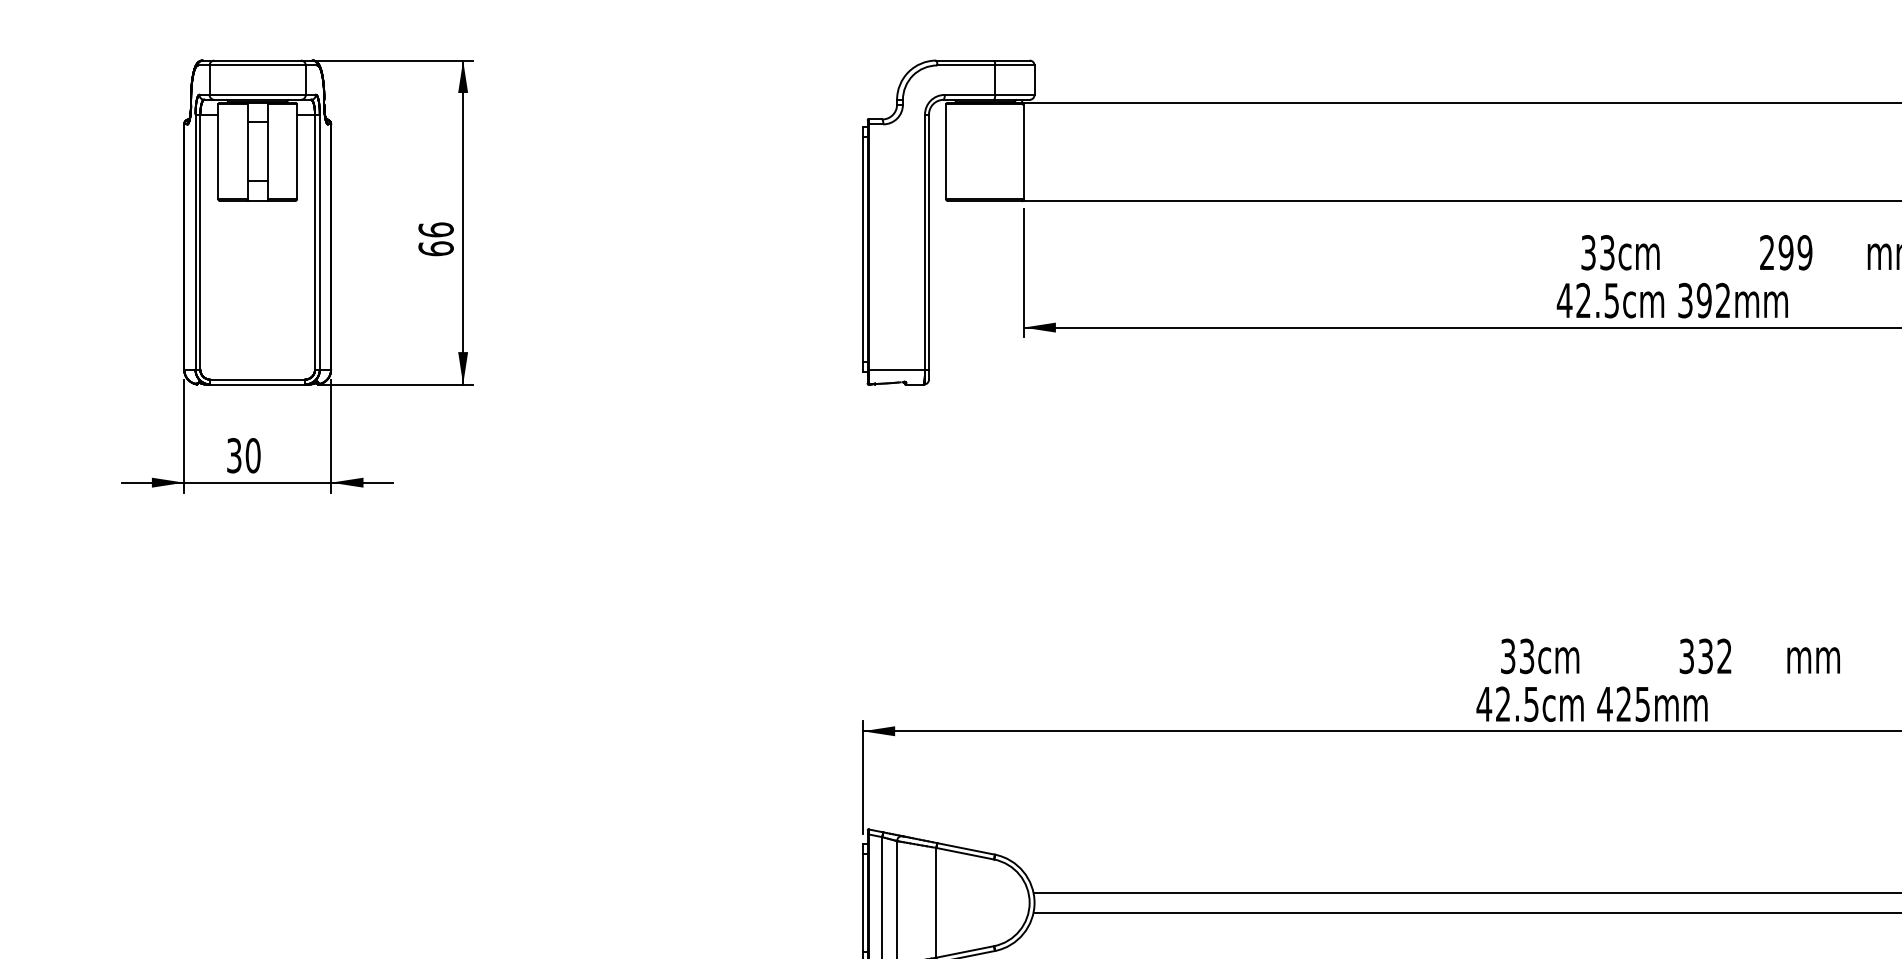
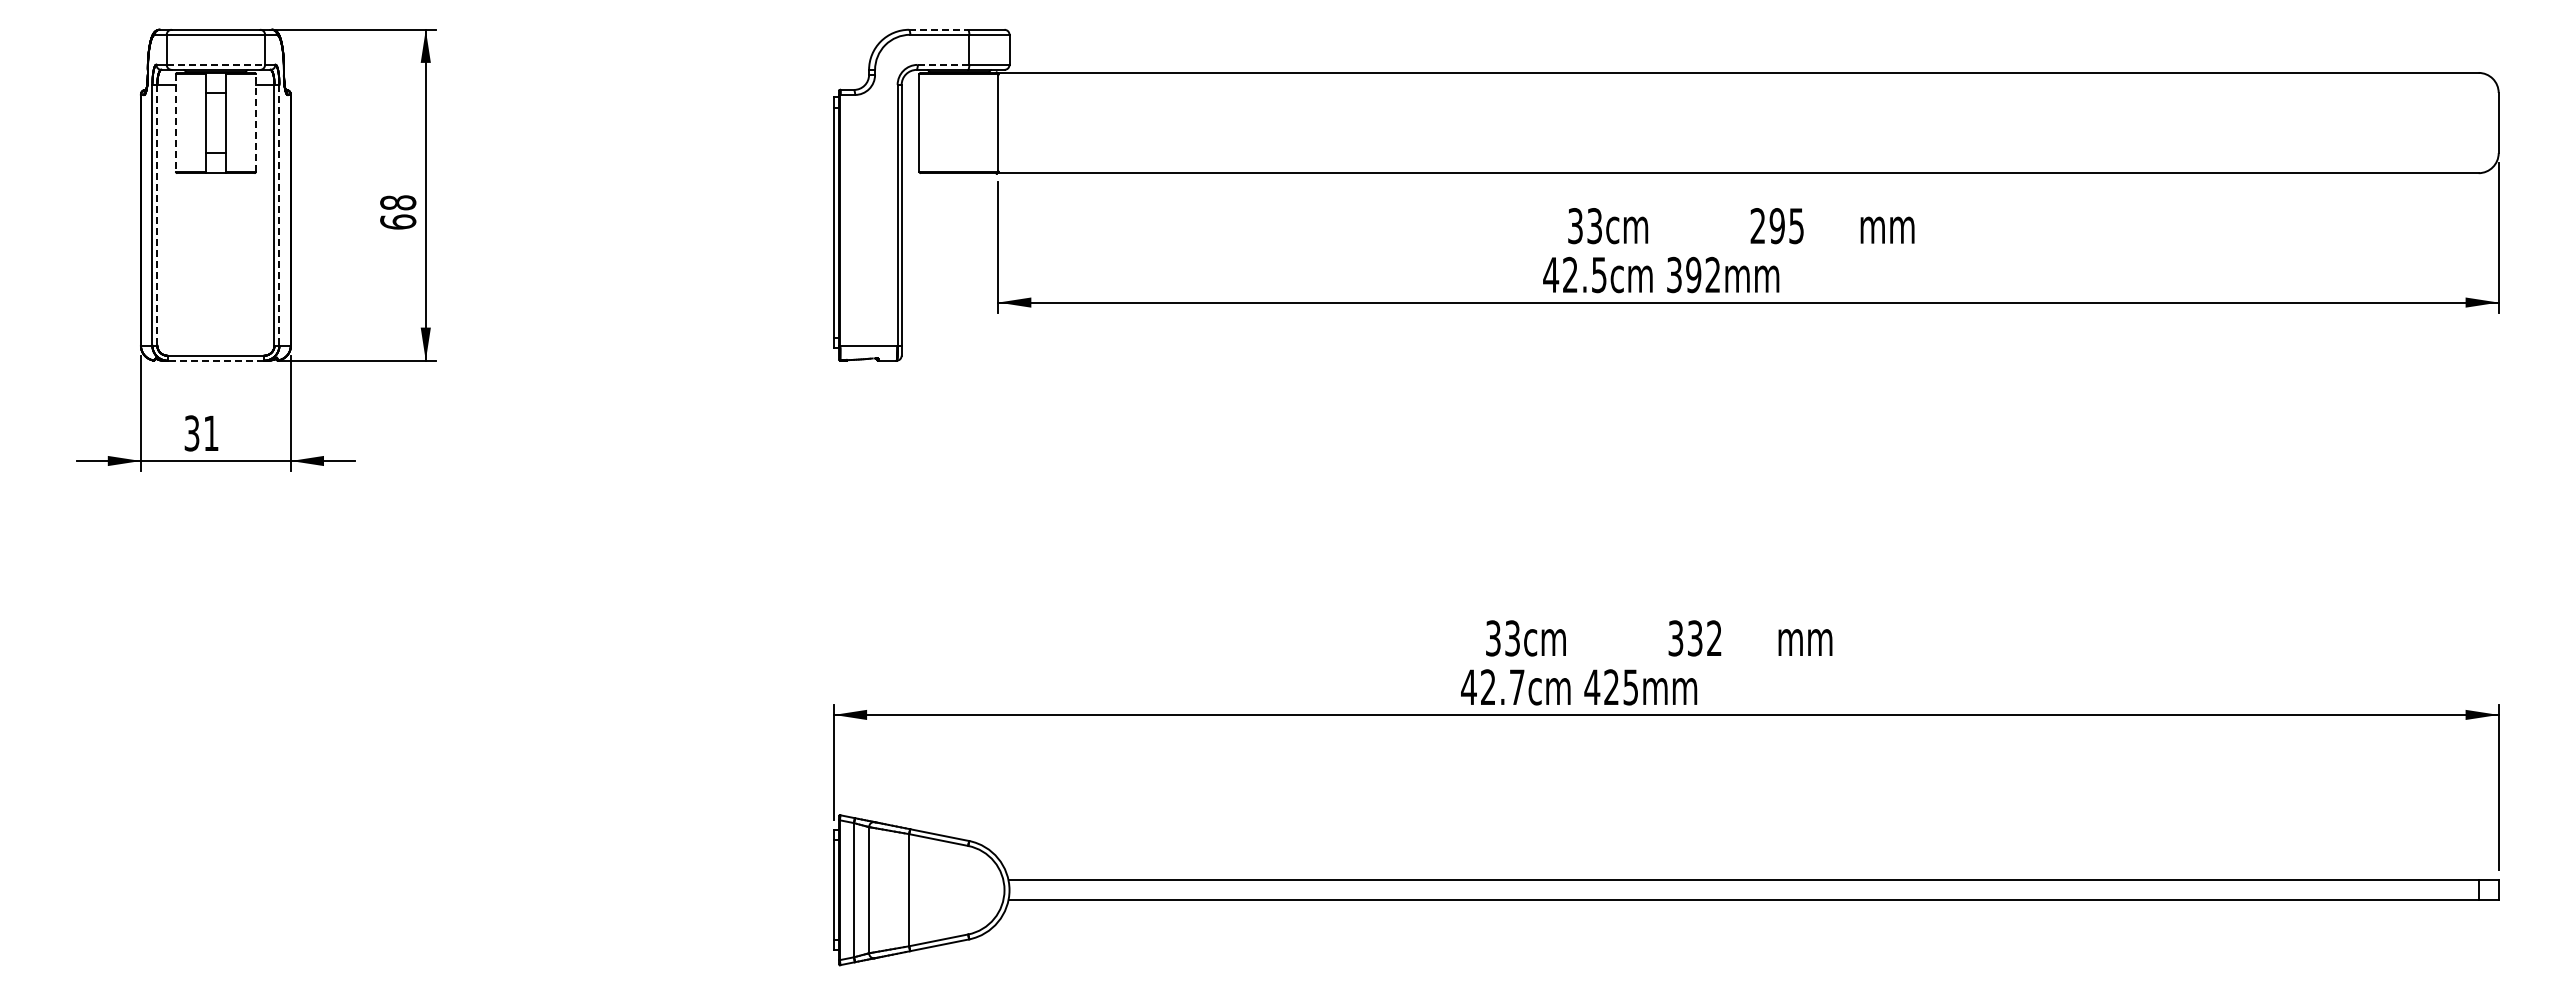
line: (965, 60) -> (938, 29), solid -> dashed
line: (258, 94) -> (216, 64), solid -> dashed
line: (969, 94) -> (943, 64), solid -> dashed
line: (218, 152) -> (175, 123), solid -> dashed
line: (297, 152) -> (256, 123), solid -> dashed
text: (436, 229) -> (398, 202), 66 -> 68
line: (200, 242) -> (157, 215), solid -> dashed
line: (319, 242) -> (279, 215), solid -> dashed
text: (1804, 252) -> (1796, 225), 299 -> 295
line: (257, 384) -> (215, 360), solid -> dashed
text: (252, 455) -> (210, 433), 30 -> 31
text: (1531, 704) -> (1517, 687), 42.5cm -> 42.7cm

